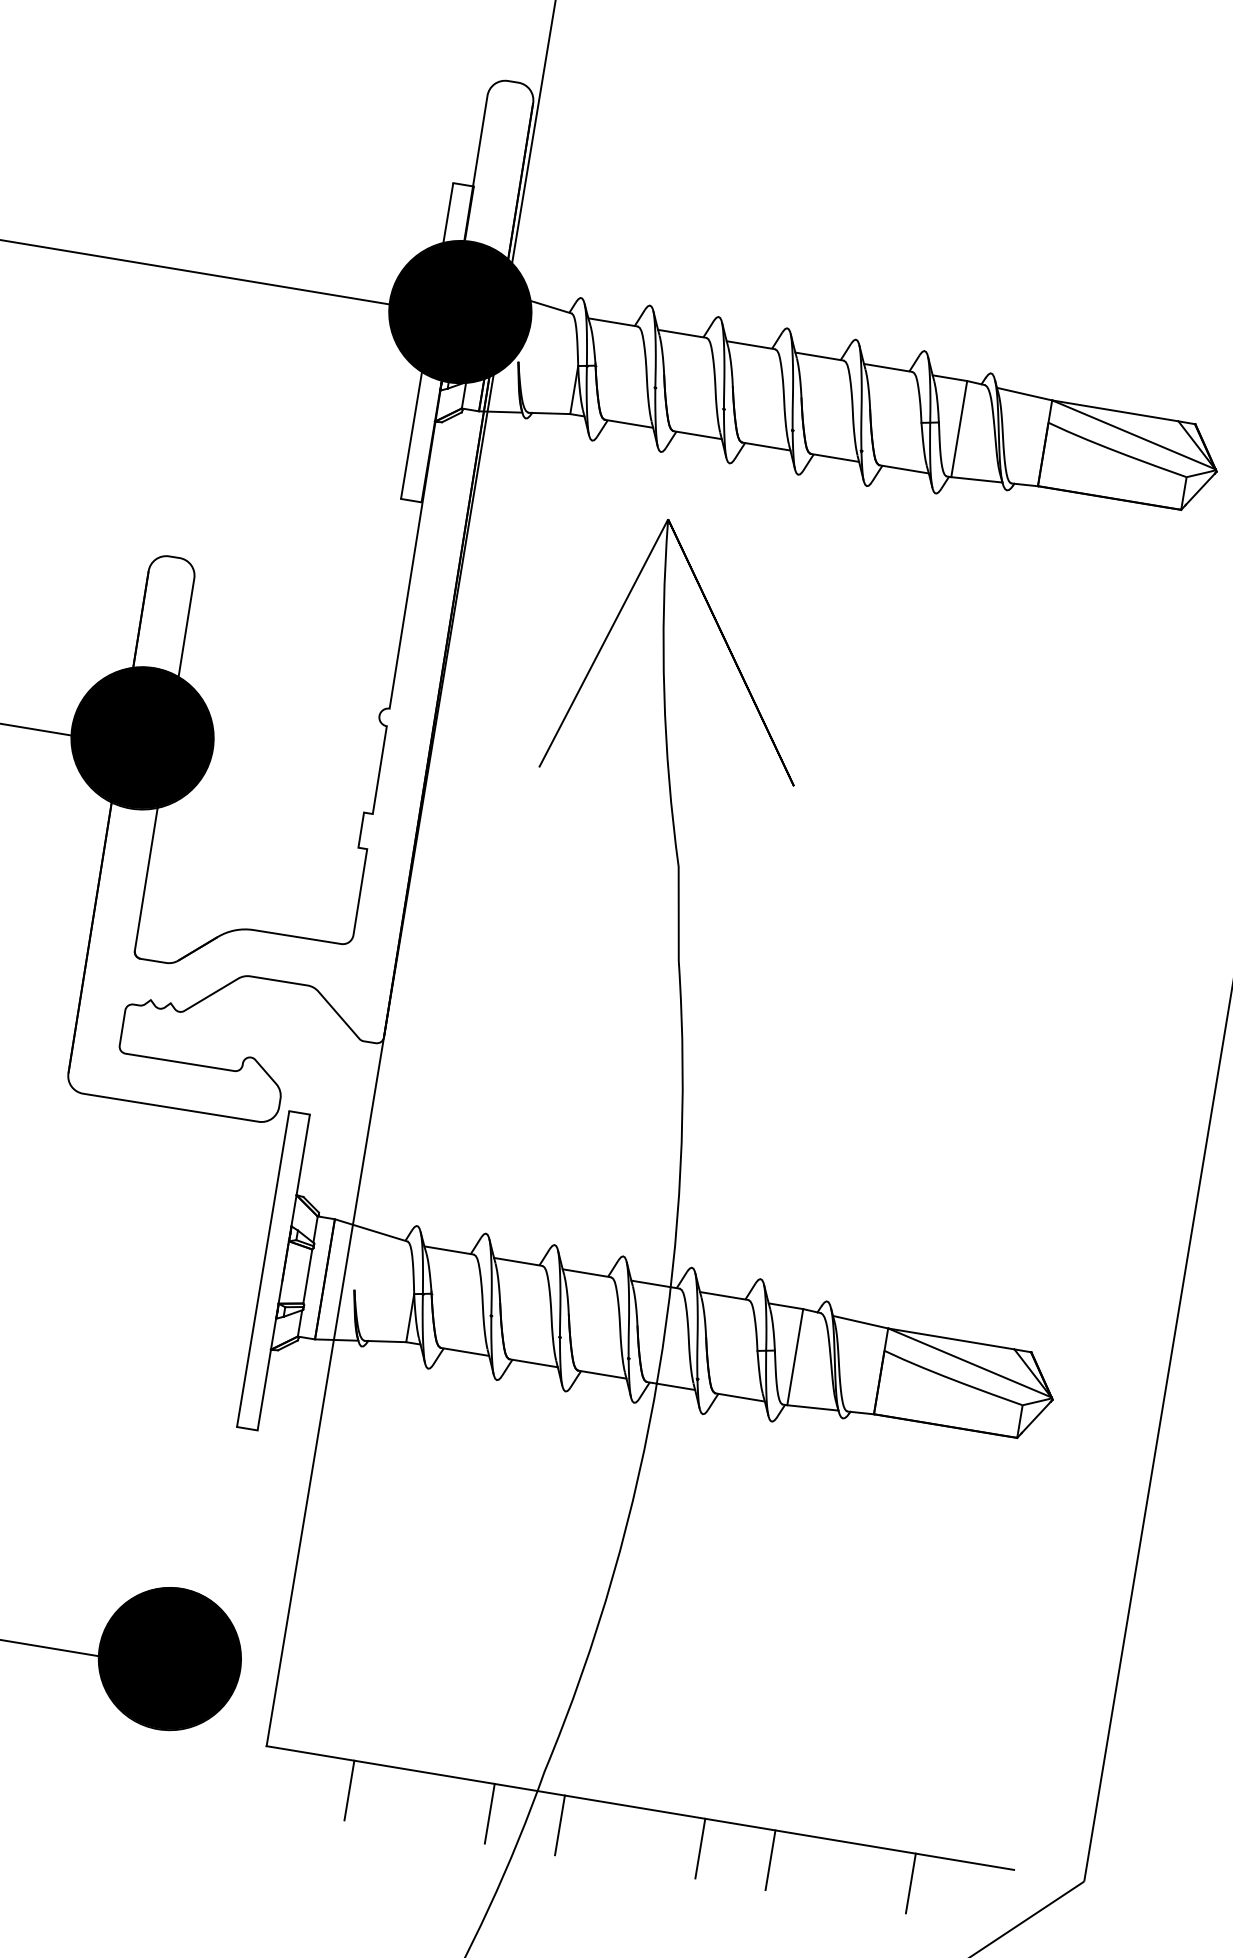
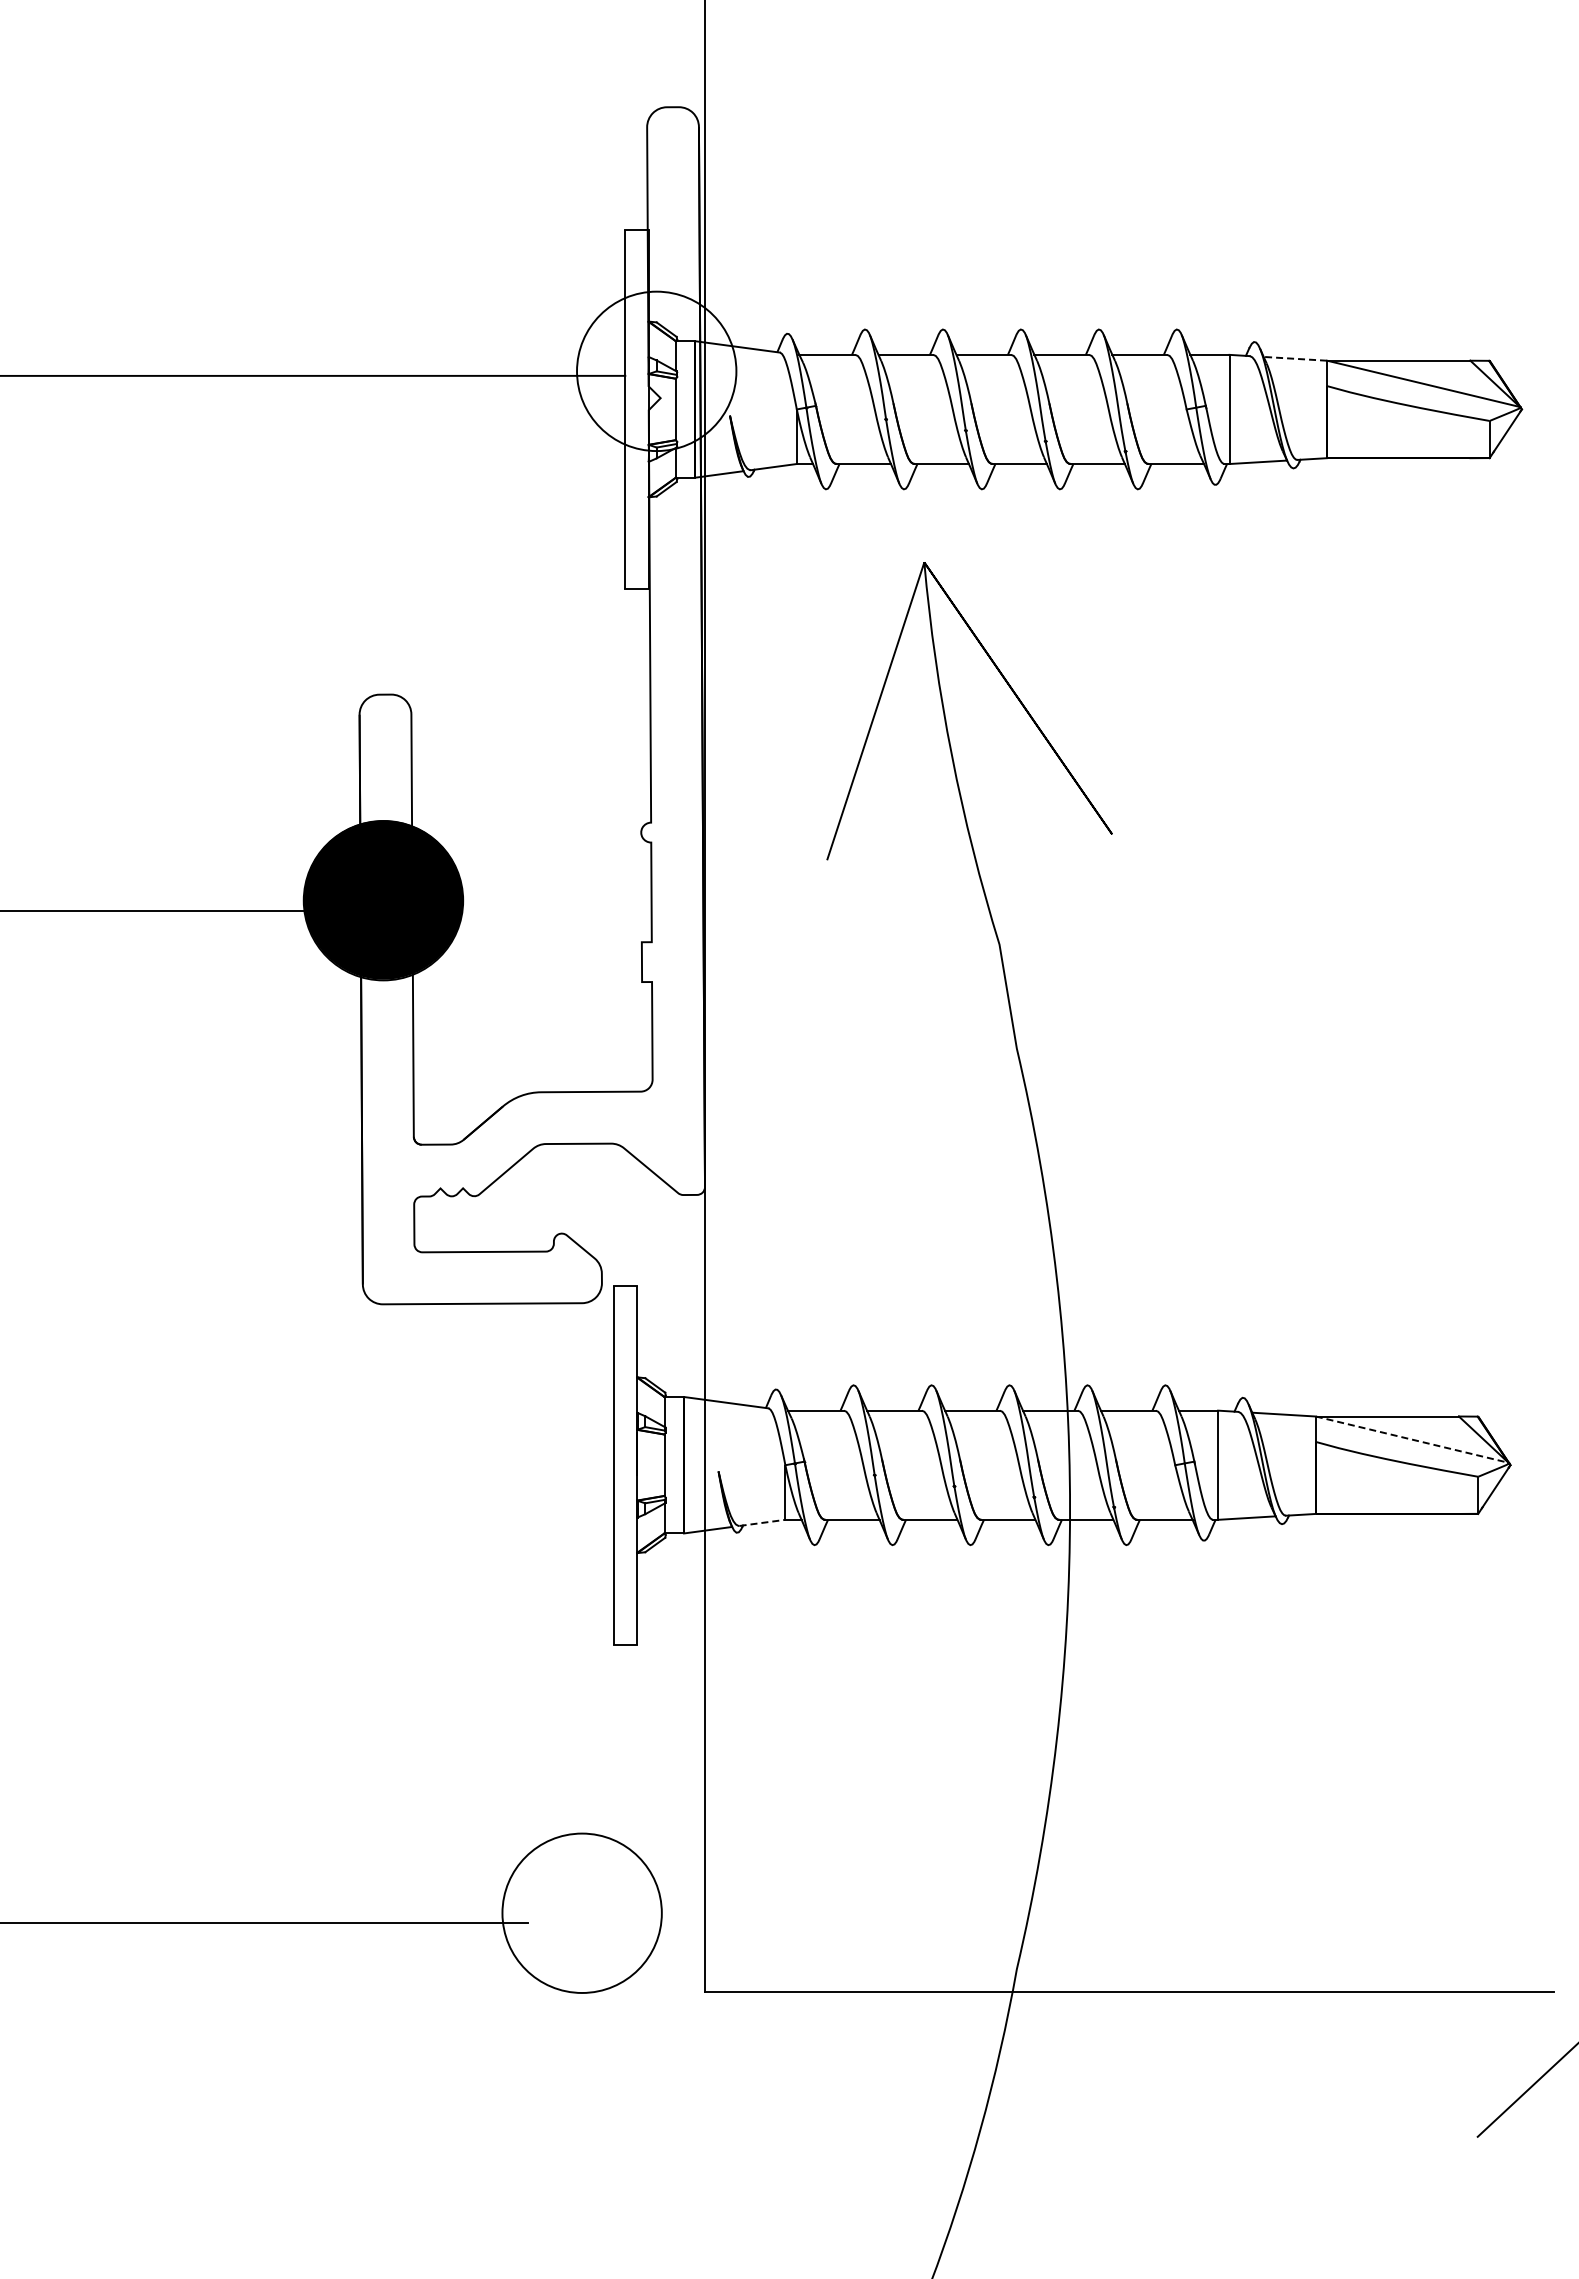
fill: (460, 312) -> (656, 371), removed
line: (1024, 393) -> (1295, 358), solid -> dashed
line: (385, 1341) -> (762, 1522), solid -> dashed
line: (970, 1362) -> (1412, 1439), solid -> dashed
fill: (169, 1658) -> (581, 1912), removed
line: (349, 1790) -> (804, 2025), removed
line: (490, 1813) -> (964, 2025), removed
line: (559, 1825) -> (1043, 2025), removed
line: (700, 1848) -> (1203, 2025), removed
line: (770, 1859) -> (1282, 2025), removed
line: (911, 1883) -> (1442, 2025), removed

